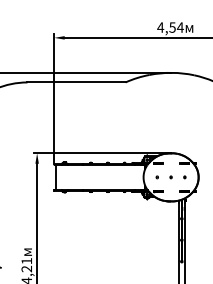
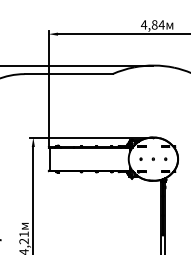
text: (172, 27) -> (154, 24), 4,54 -> 4,84

